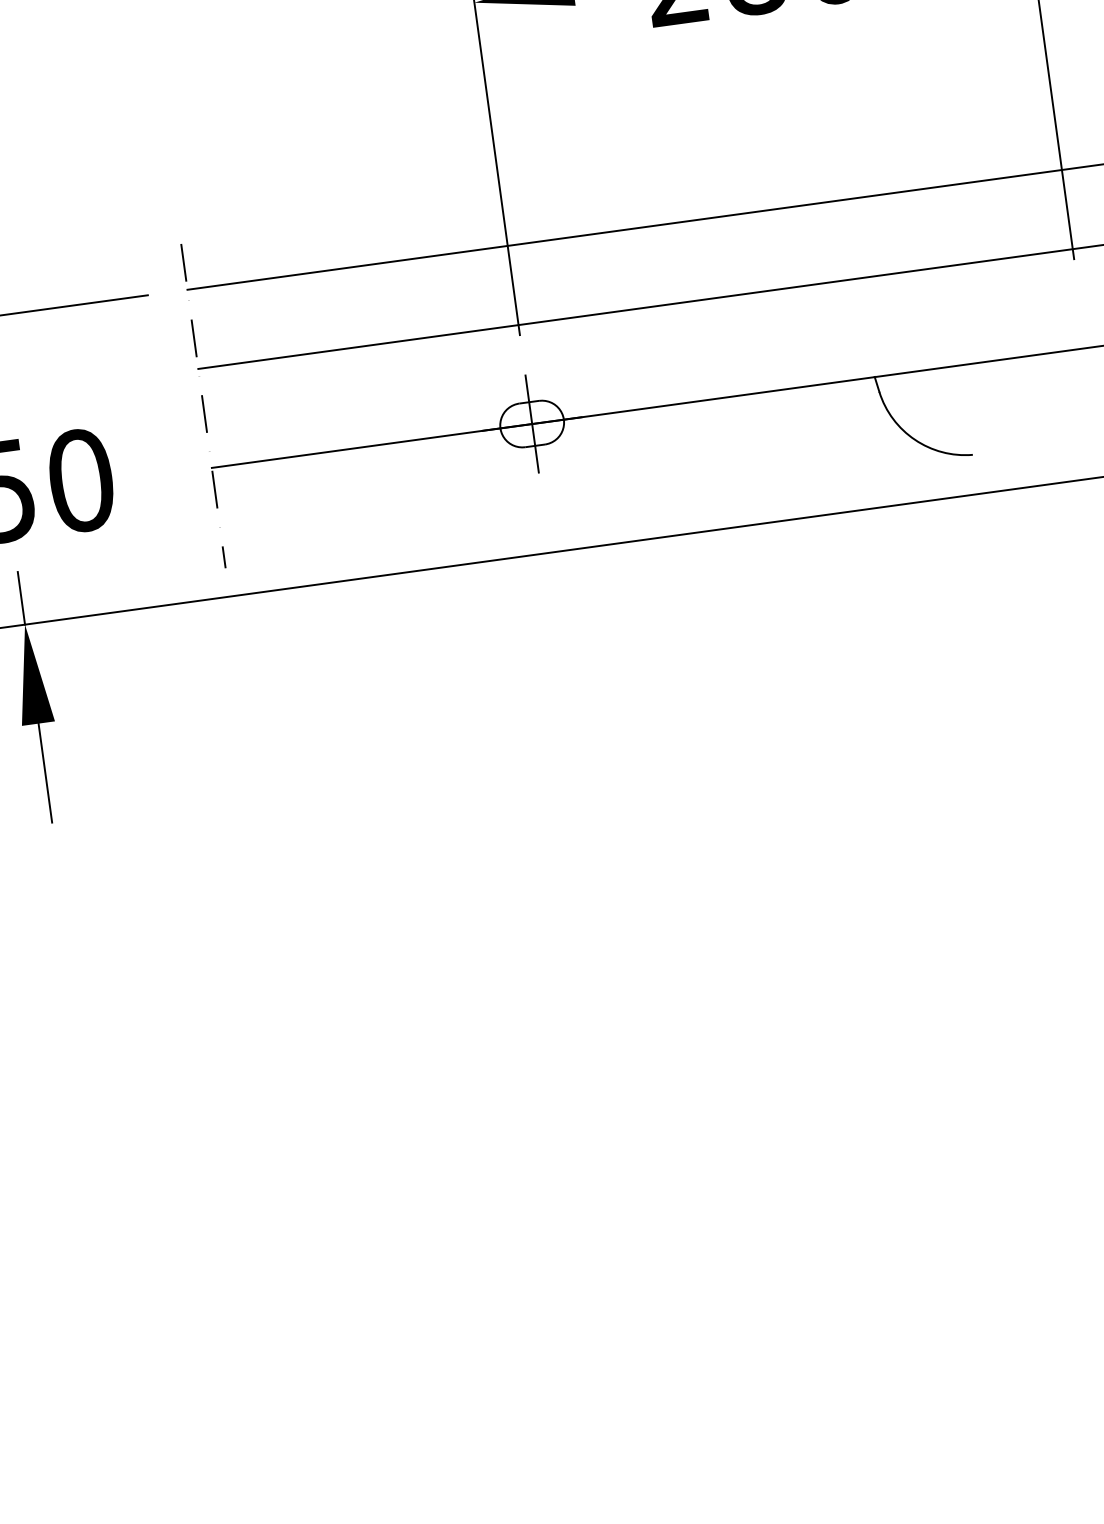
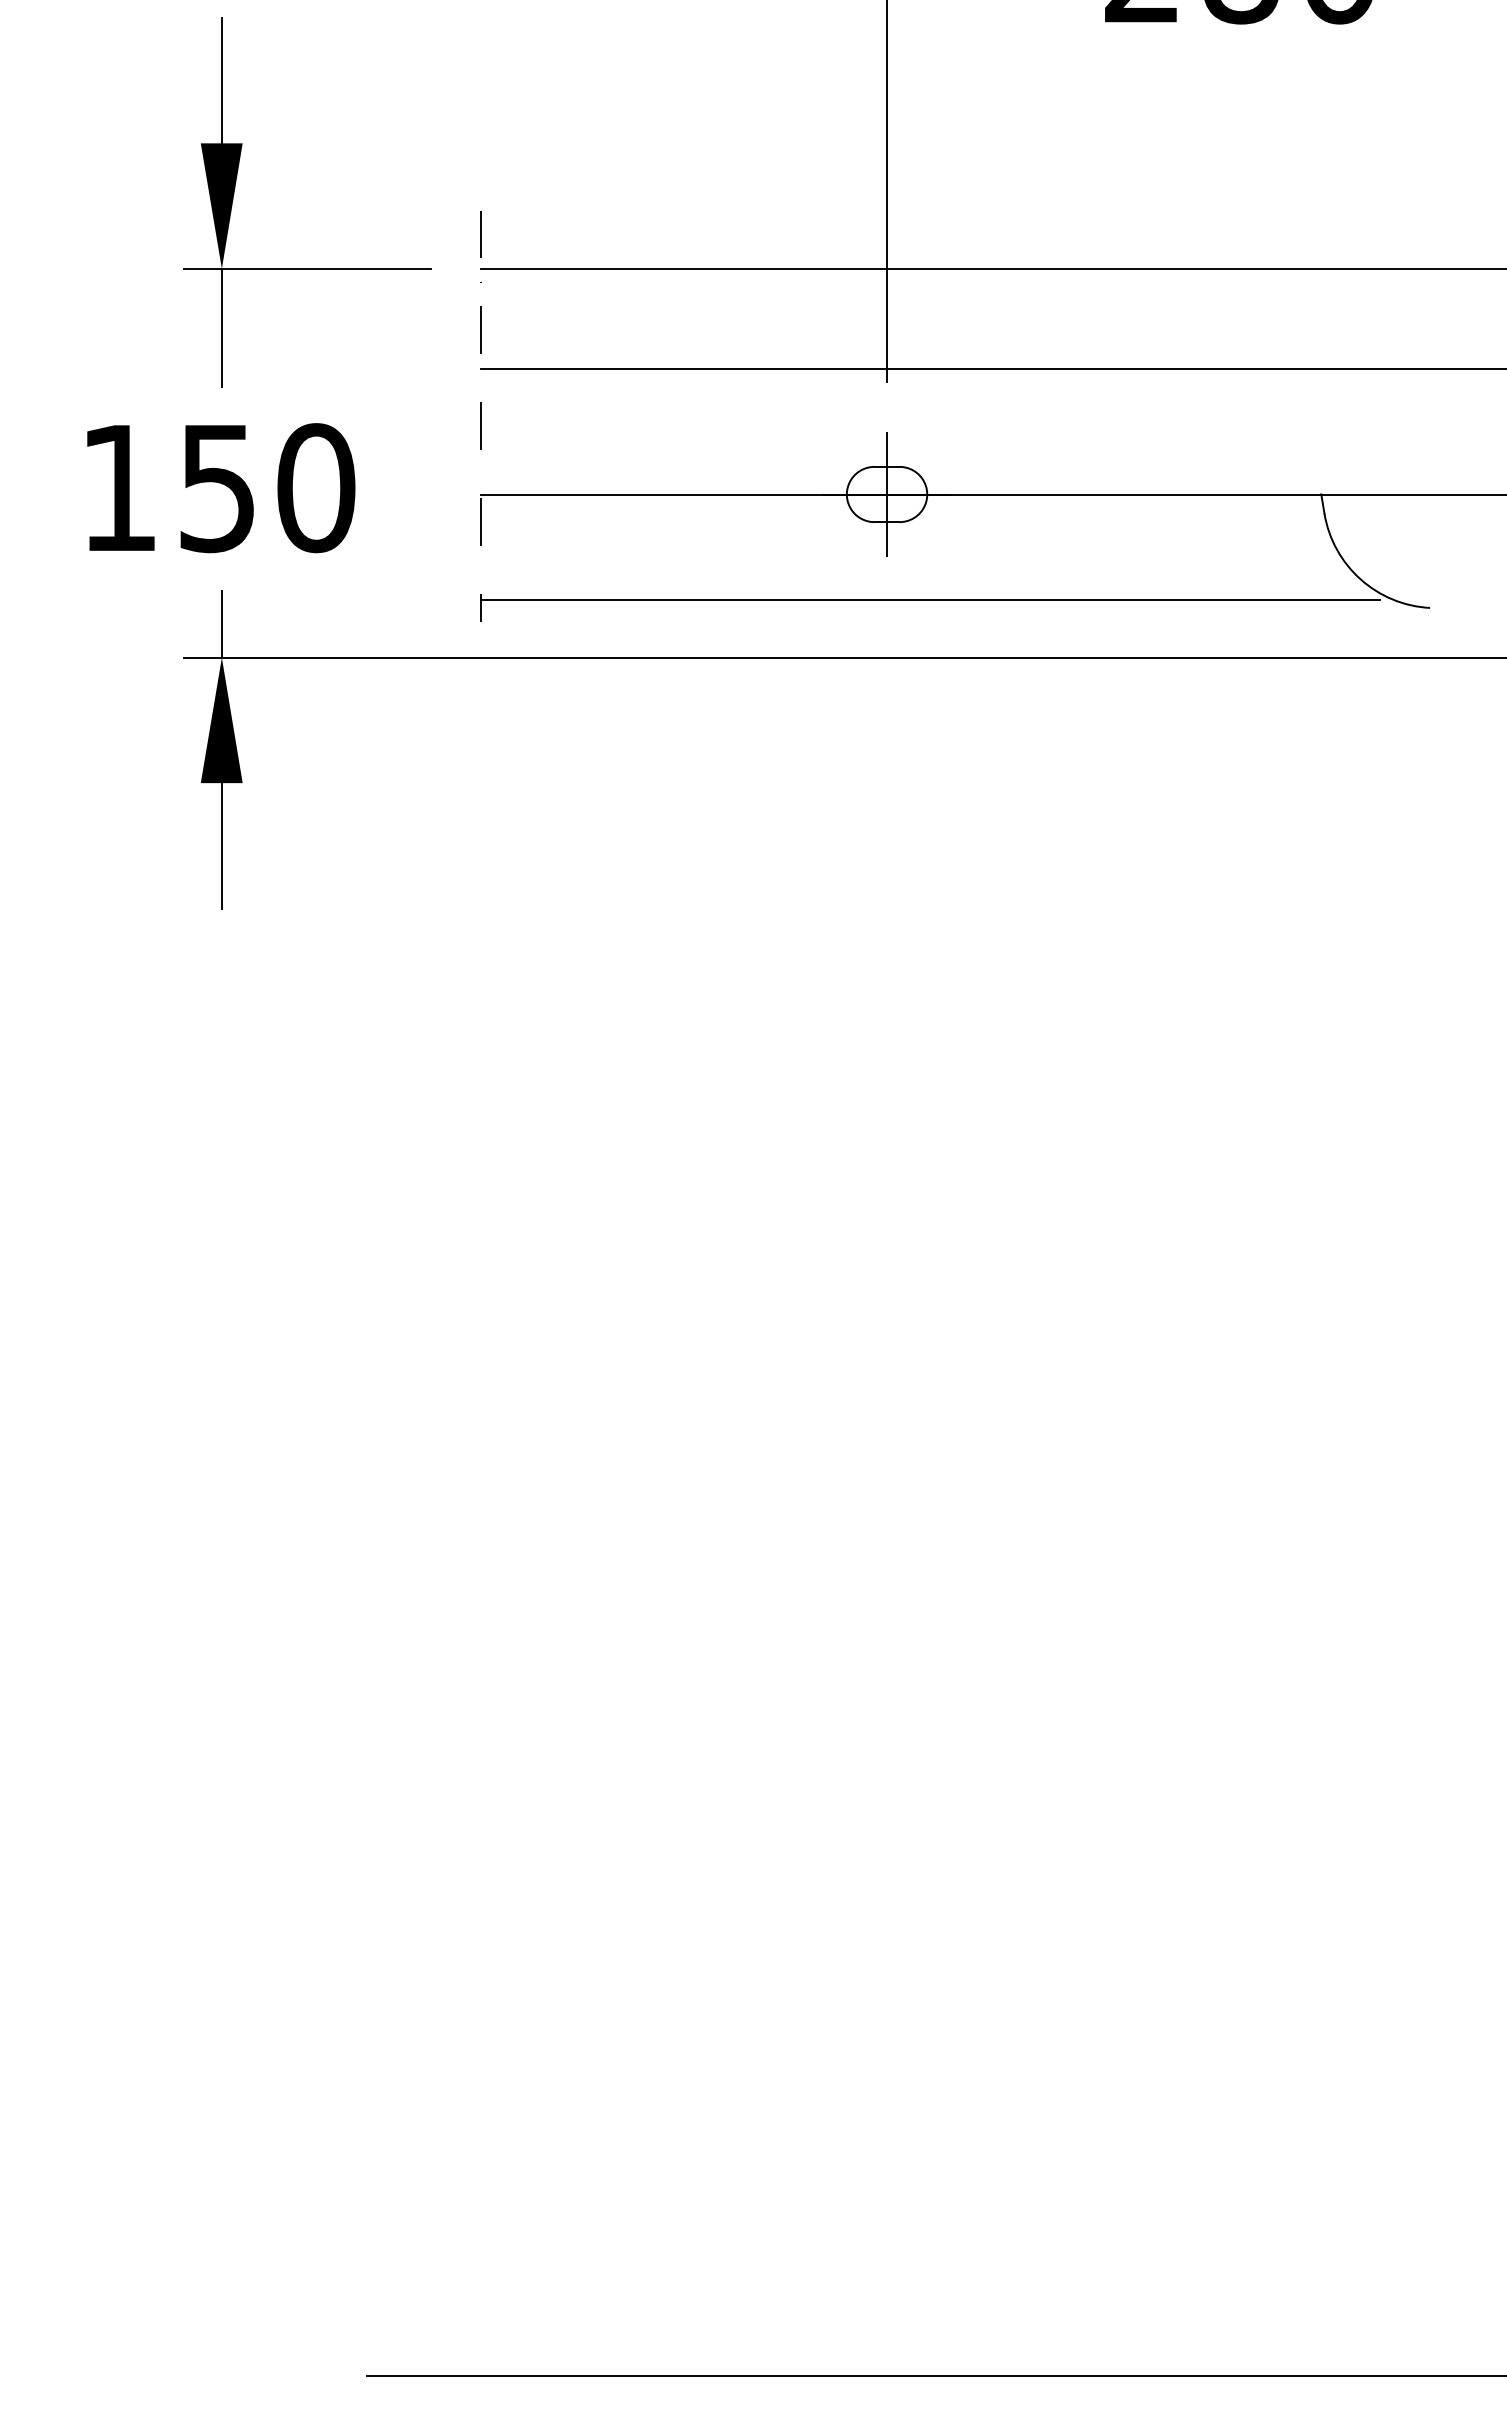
line: (577, 502) -> (930, 599), added

